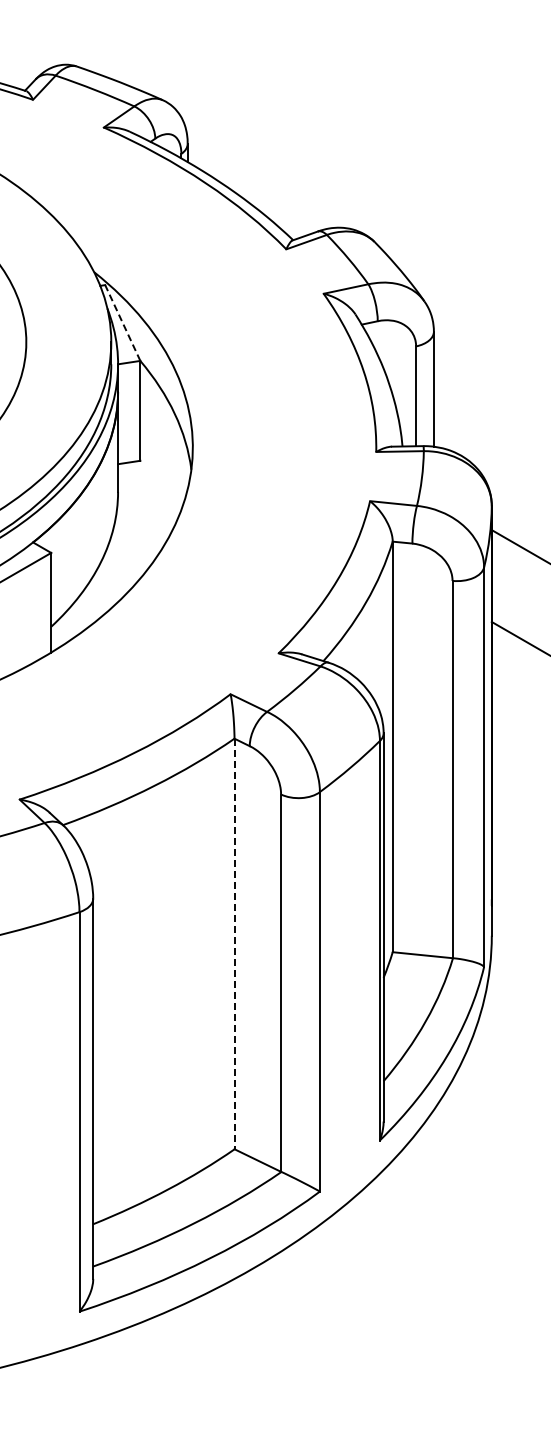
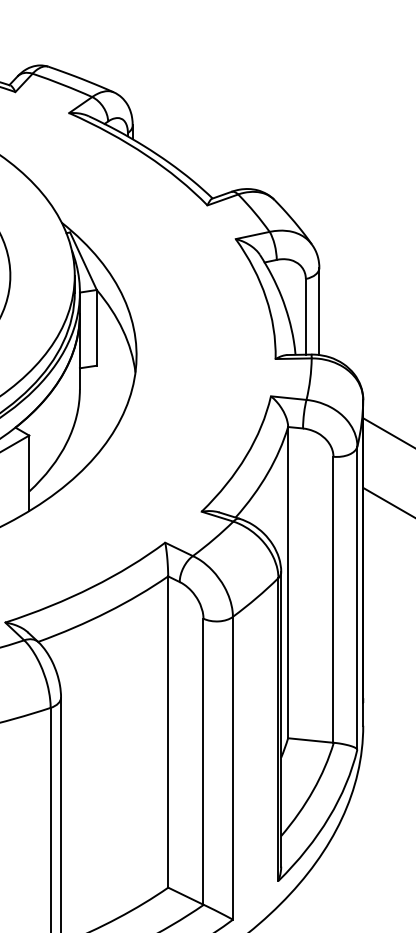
line: (122, 323) -> (83, 261), dashed -> solid
line: (234, 944) -> (168, 732), dashed -> solid

